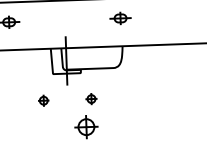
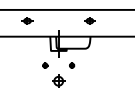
part: (86, 125) -> (58, 80), moved

